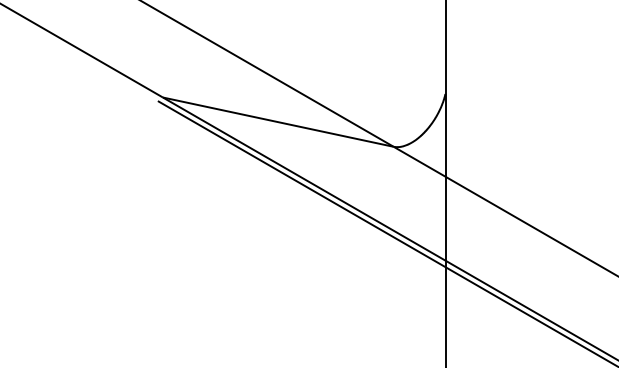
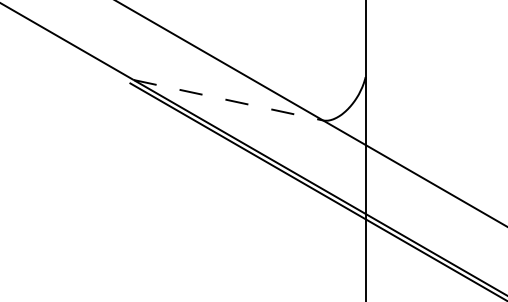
line: (278, 122) -> (228, 100), solid -> dashed

